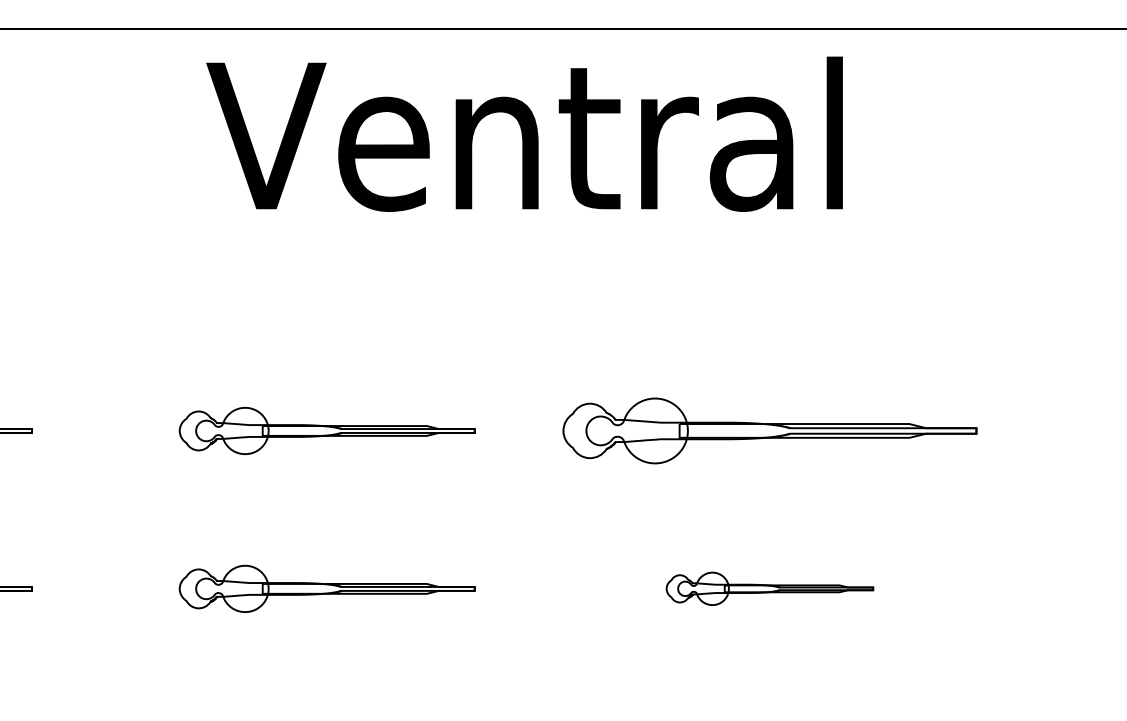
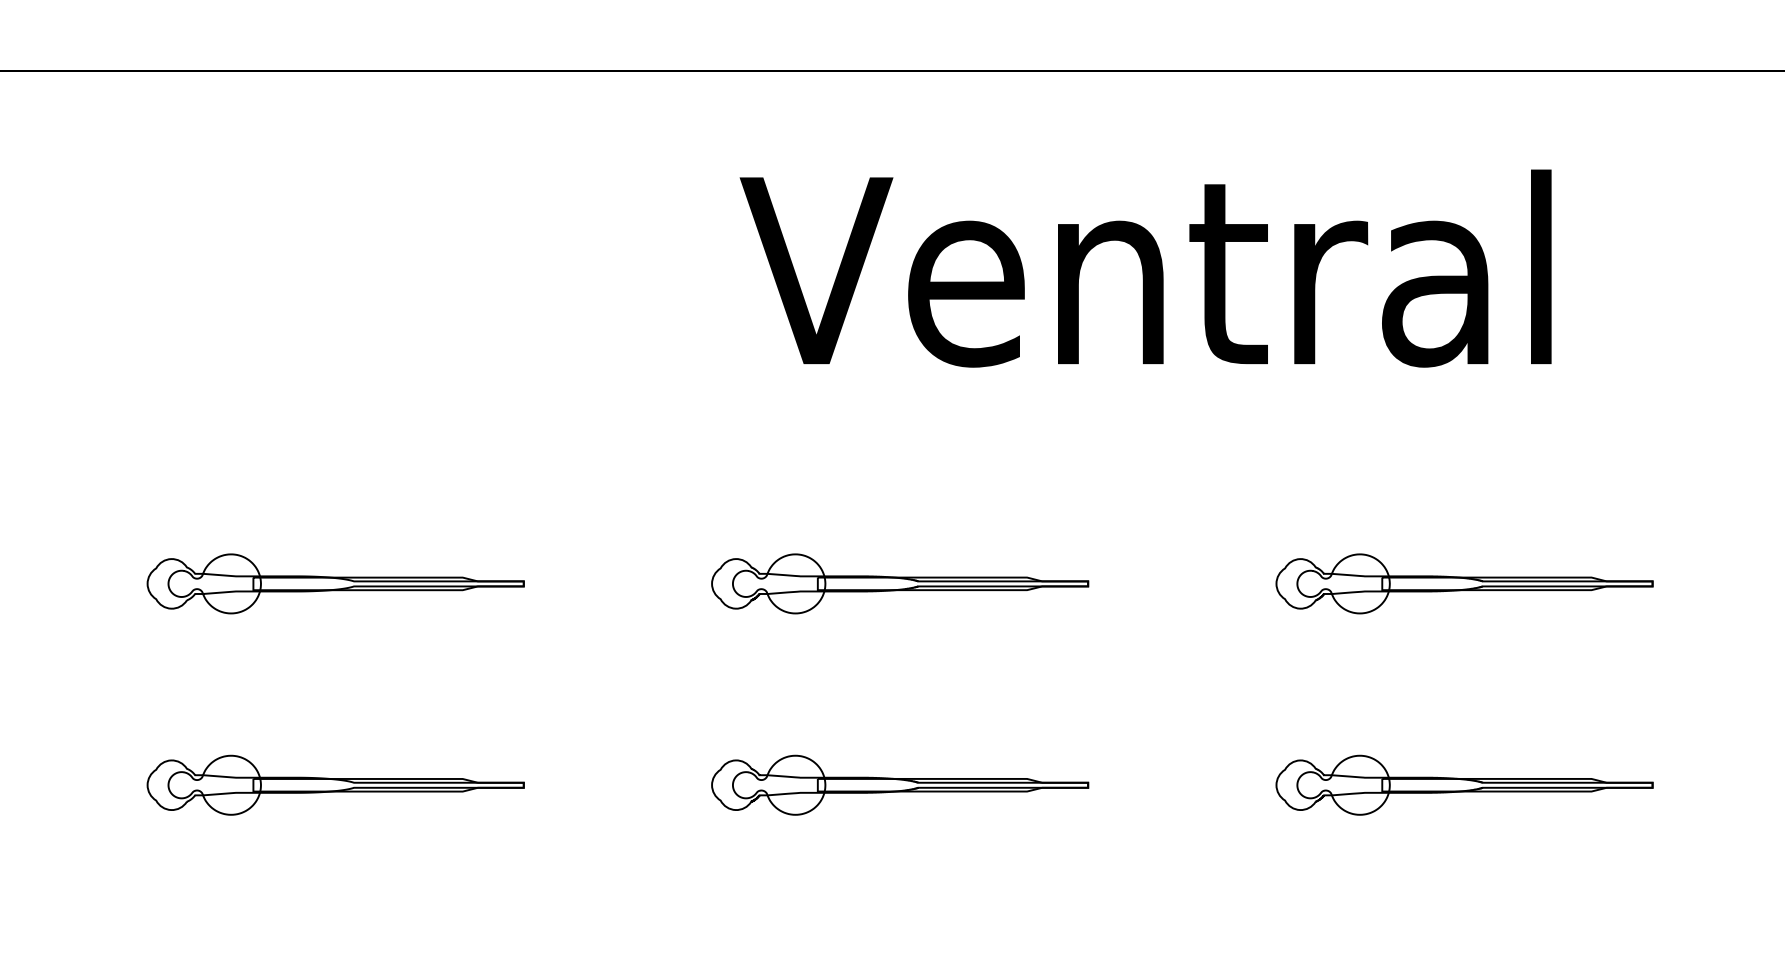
text: (524, 134) -> (1145, 268), moved
part: (769, 430) -> (1464, 583), size x0.71
part: (769, 588) -> (1464, 784), size x1.43

